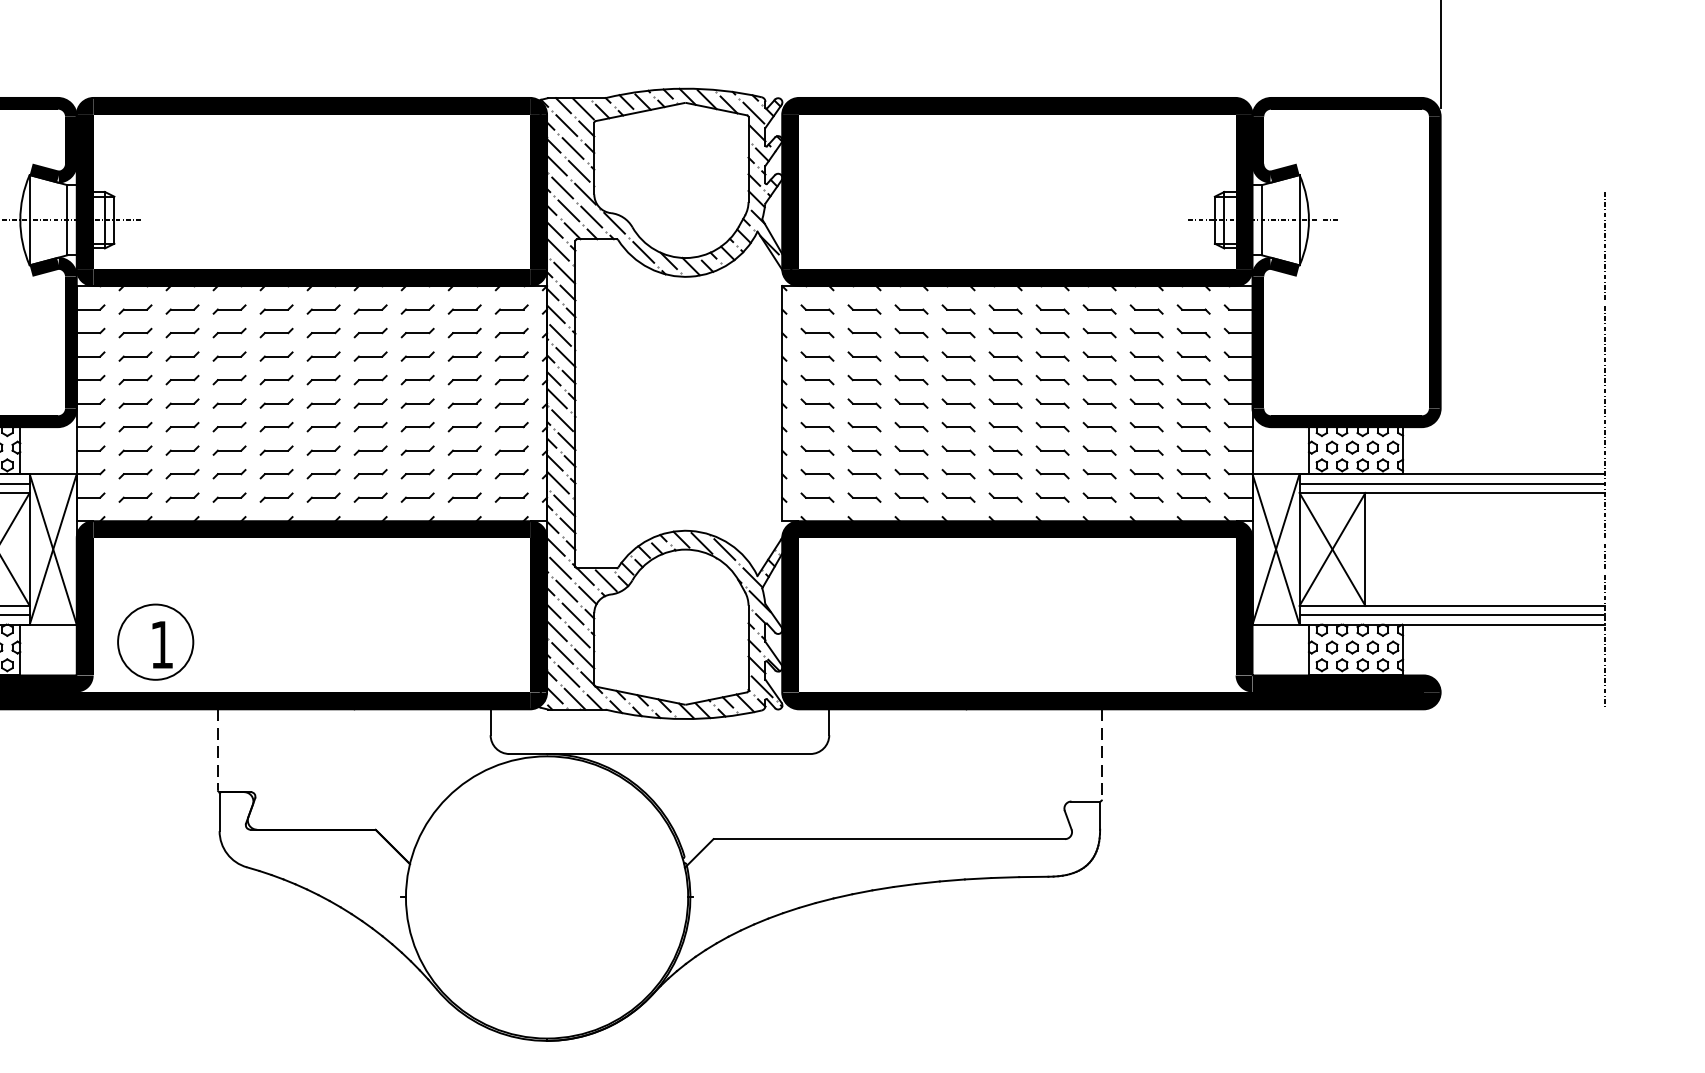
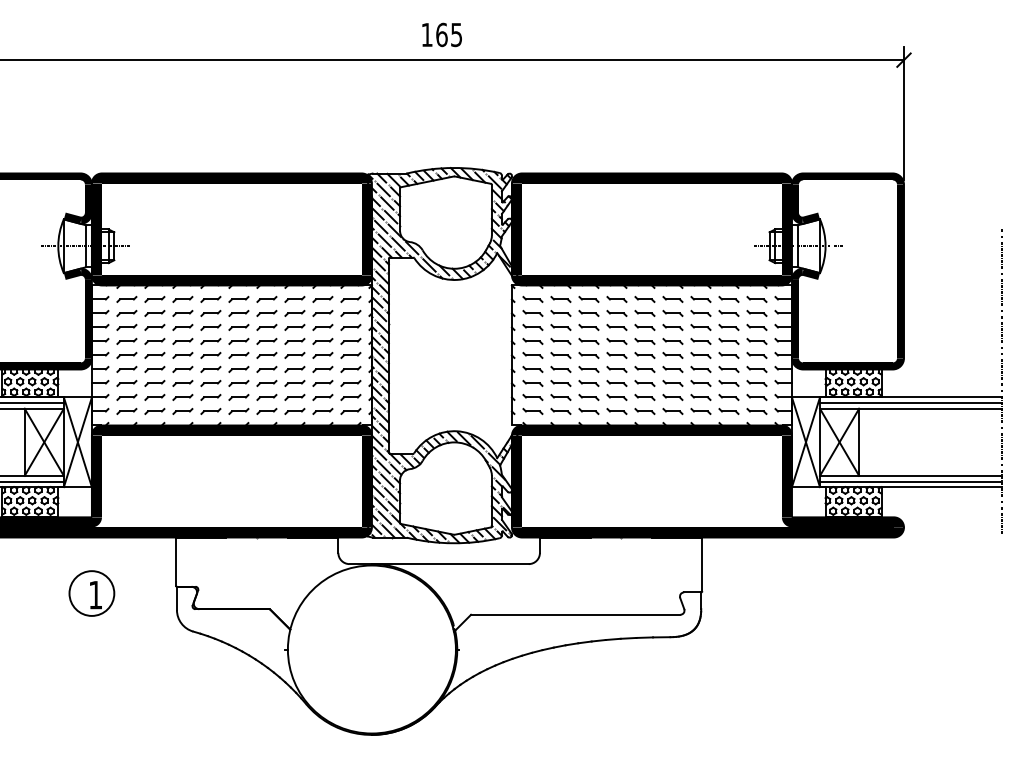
part: (155, 642) -> (91, 593), moved
line: (217, 751) -> (175, 562), dashed -> solid
line: (1102, 754) -> (702, 564), dashed -> solid

